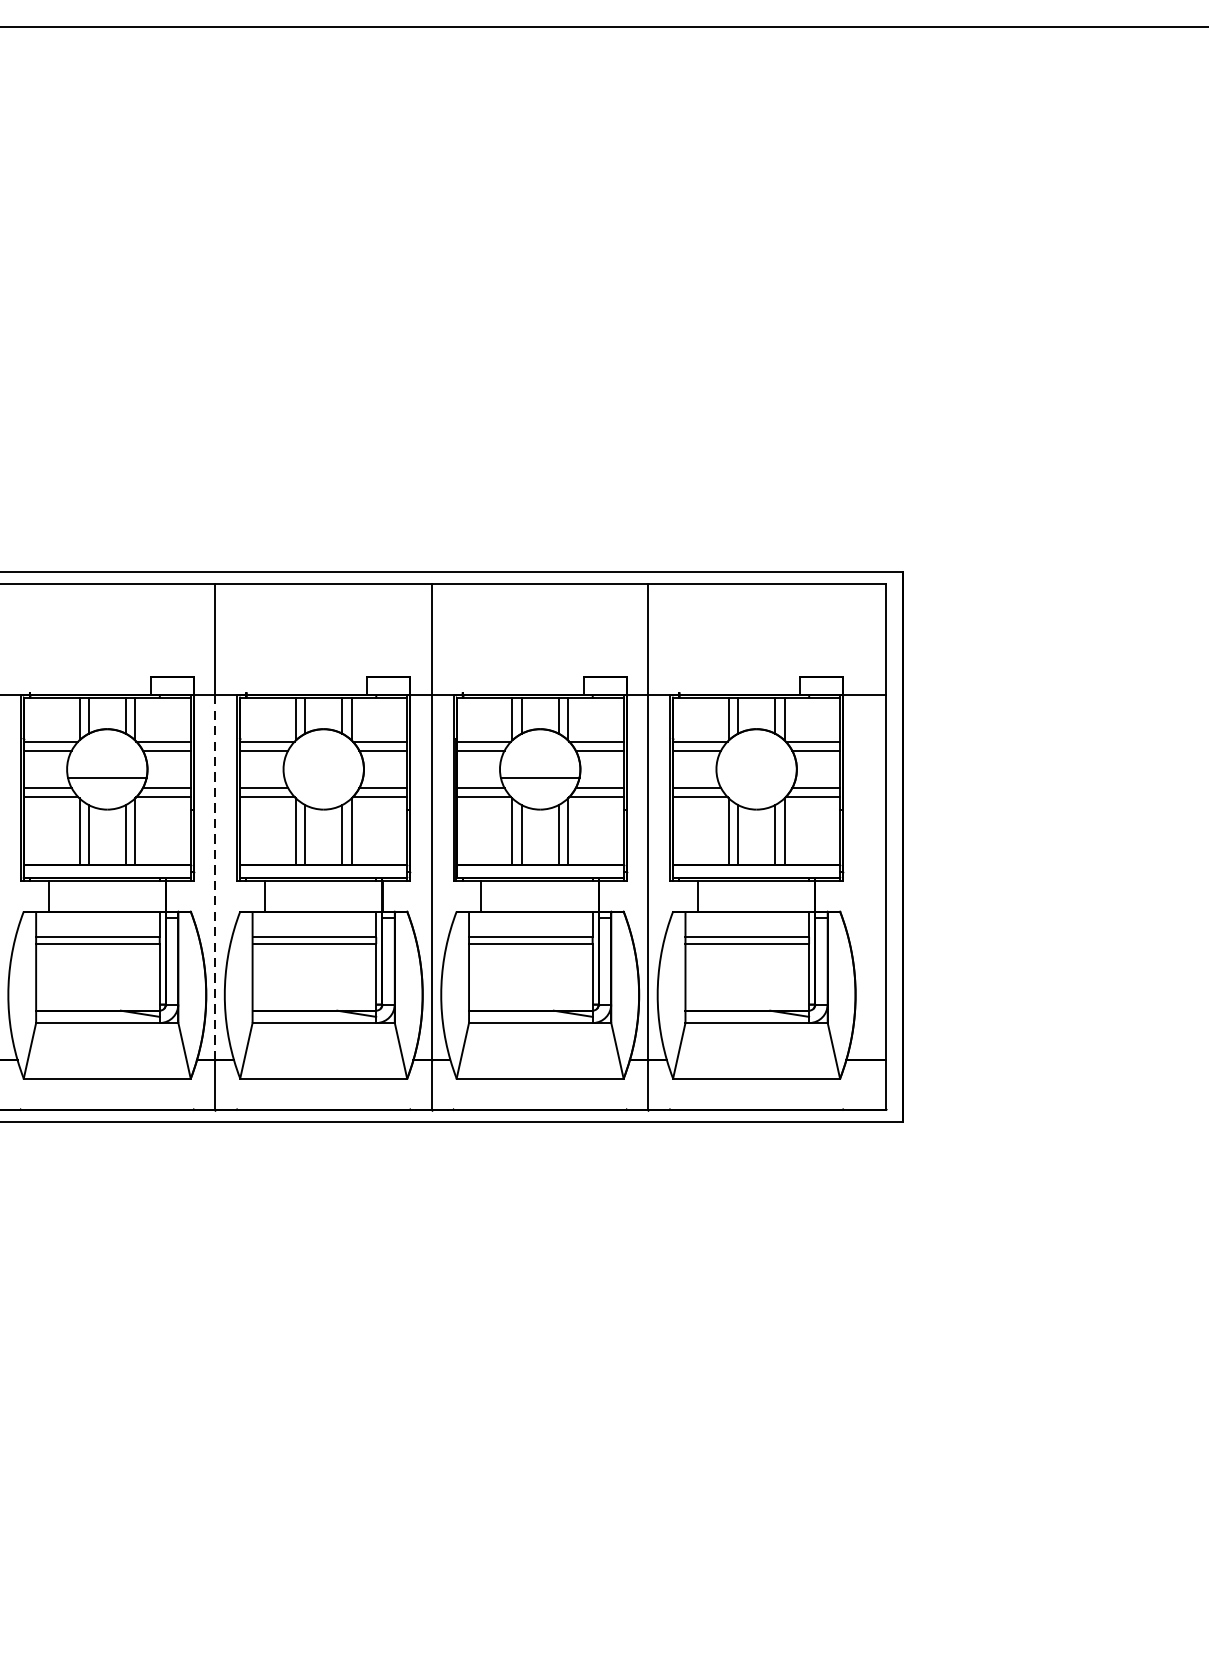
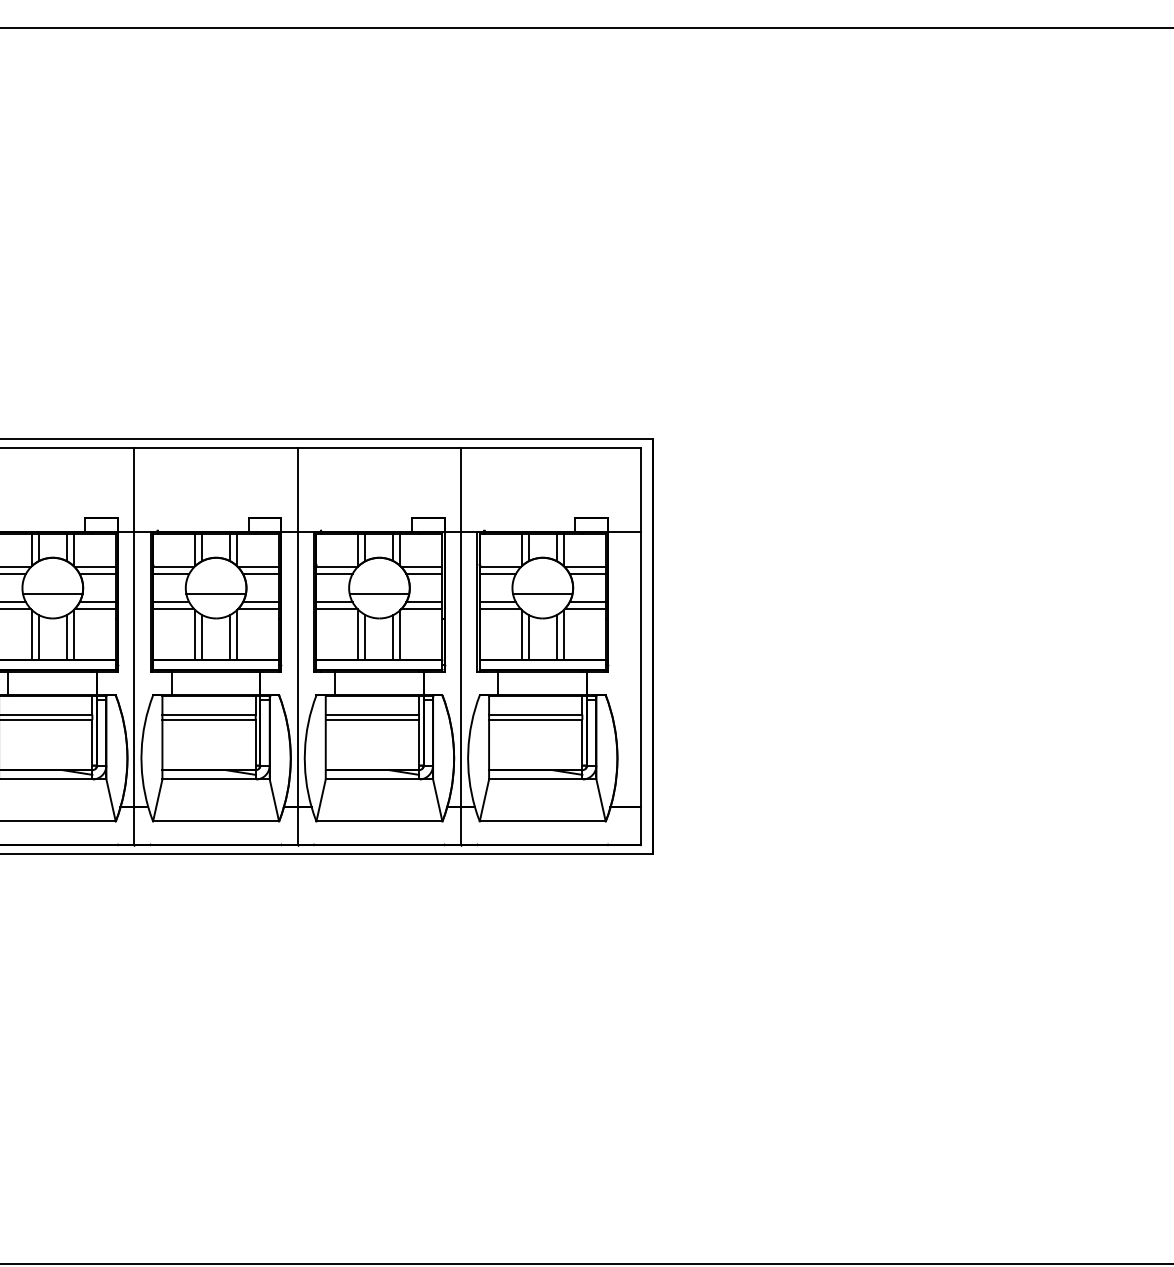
line: (322, 777) -> (215, 594), added
line: (756, 777) -> (542, 594), added
line: (215, 877) -> (134, 669), dashed -> solid

